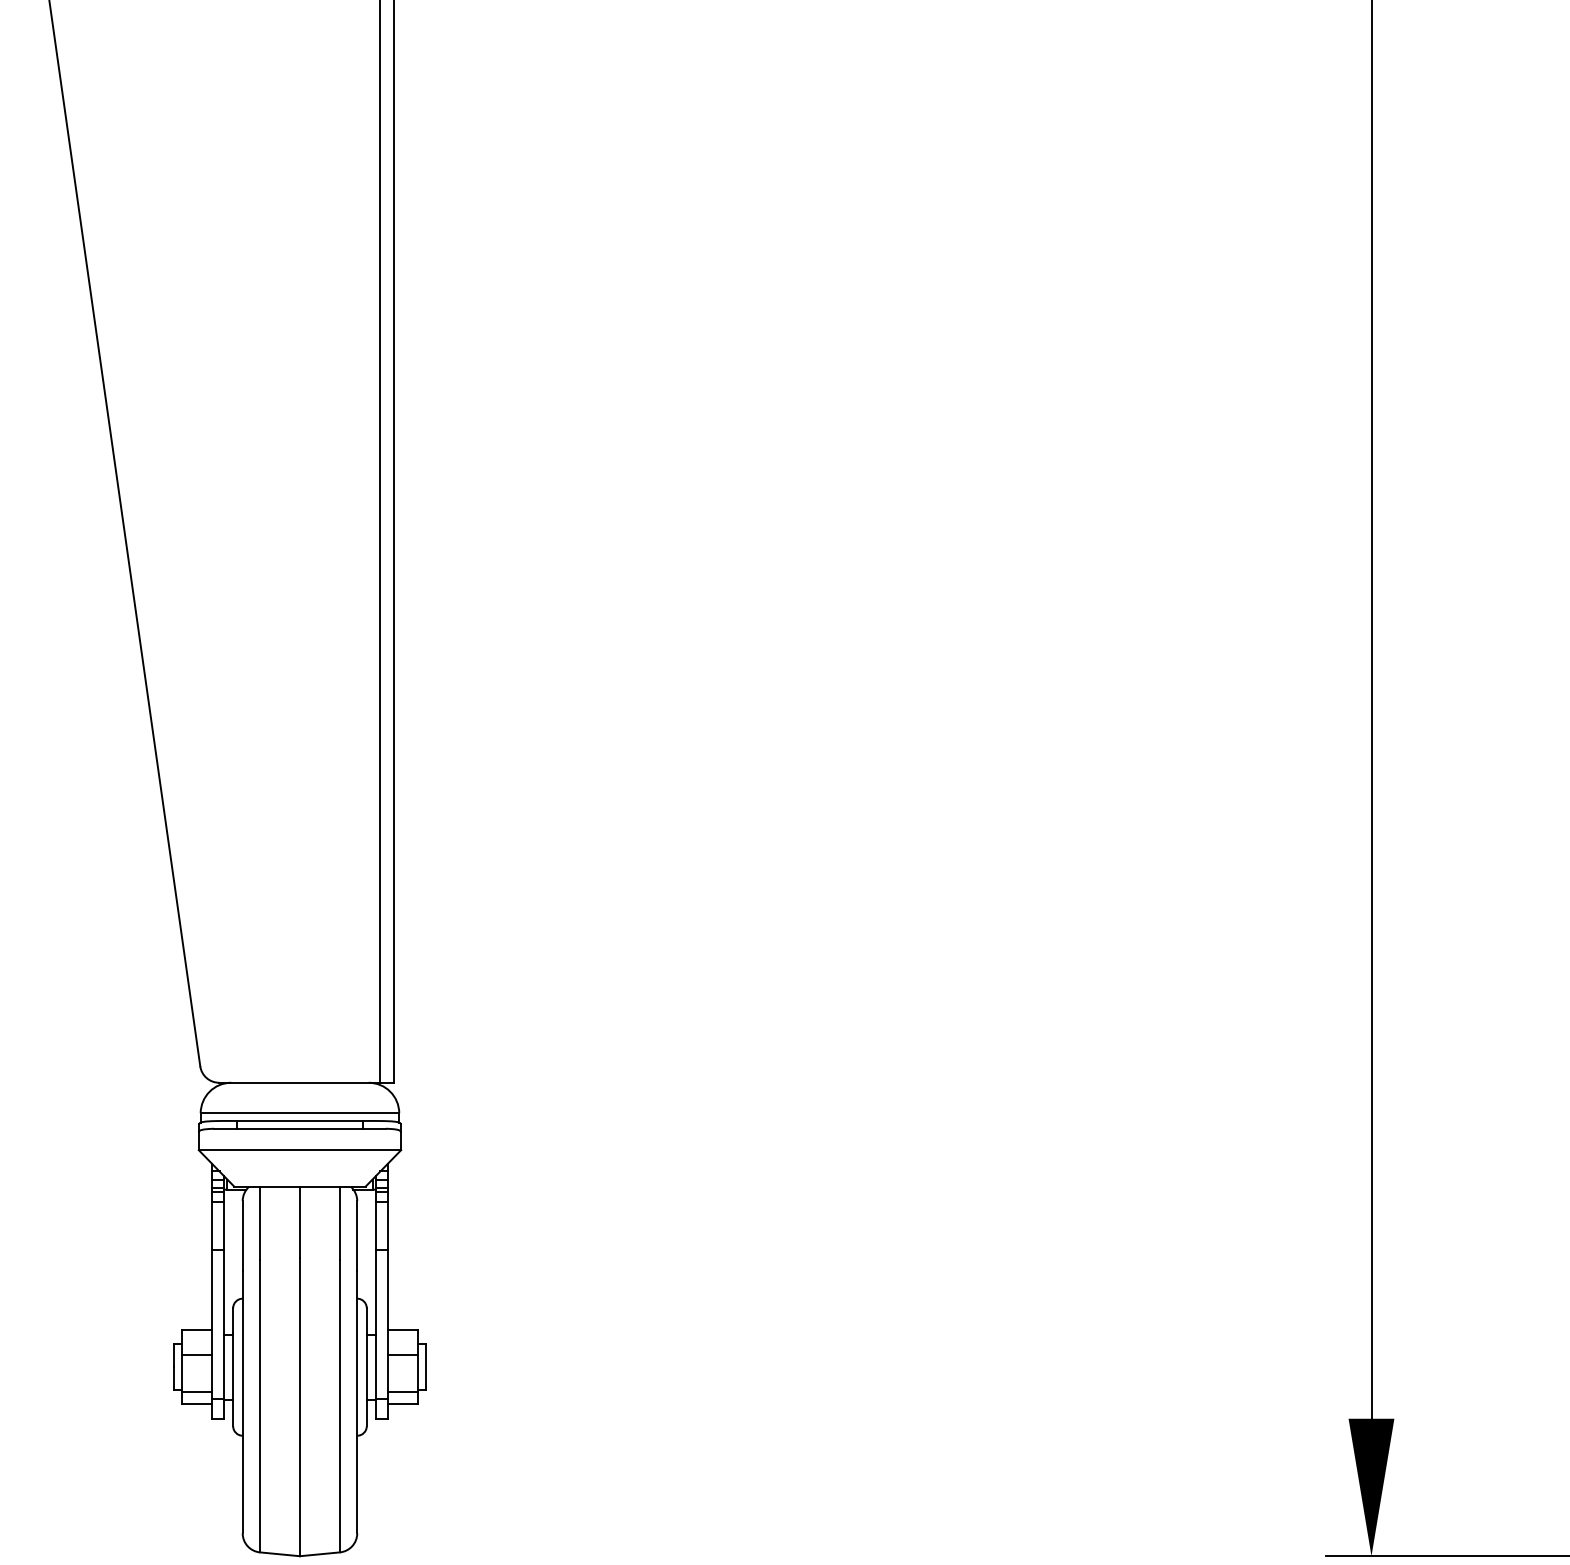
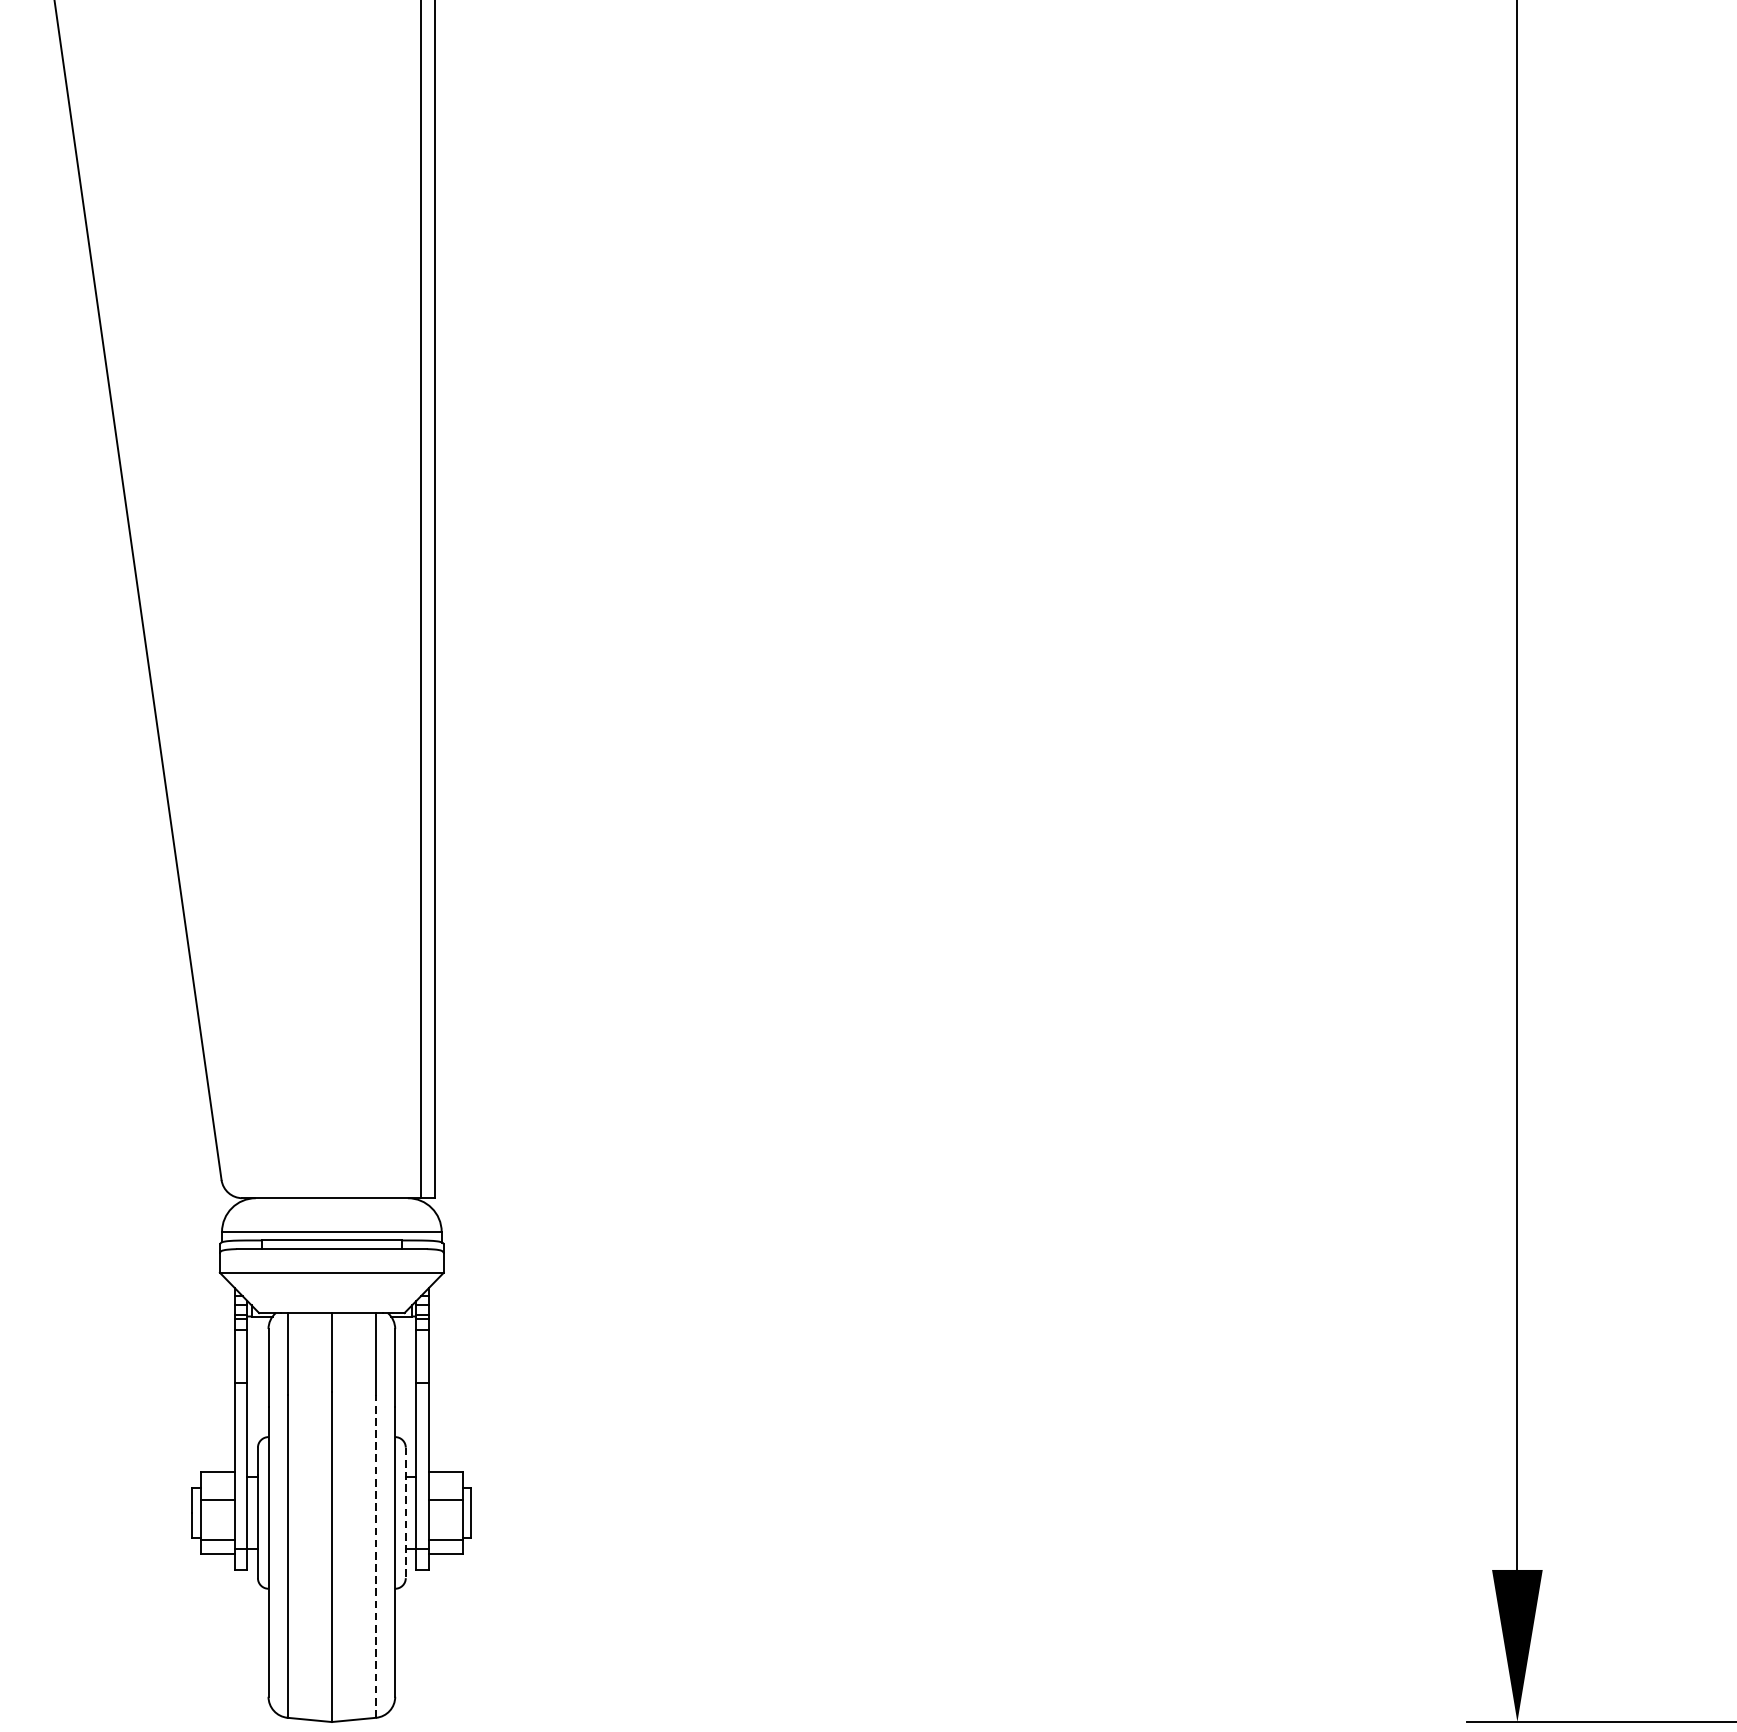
line: (366, 1367) -> (405, 1513), solid -> dashed
line: (339, 1405) -> (375, 1555), solid -> dashed

